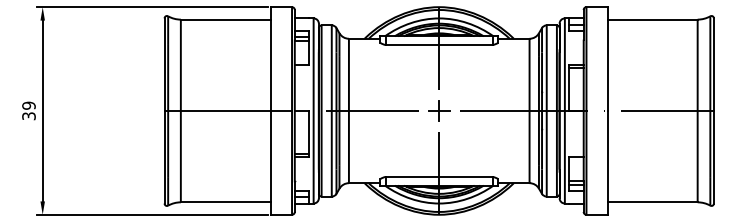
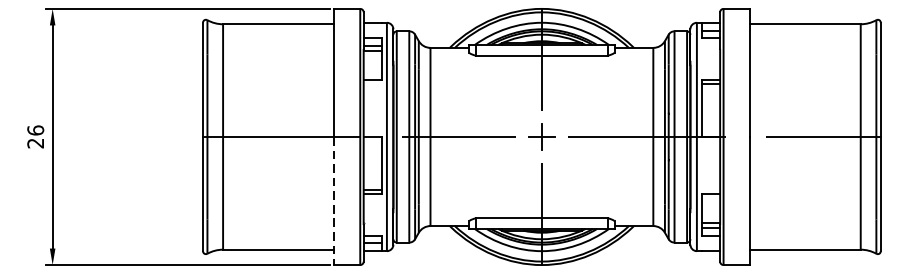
text: (28, 110) -> (35, 136), 39 -> 26
line: (270, 162) -> (333, 200), solid -> dashed

